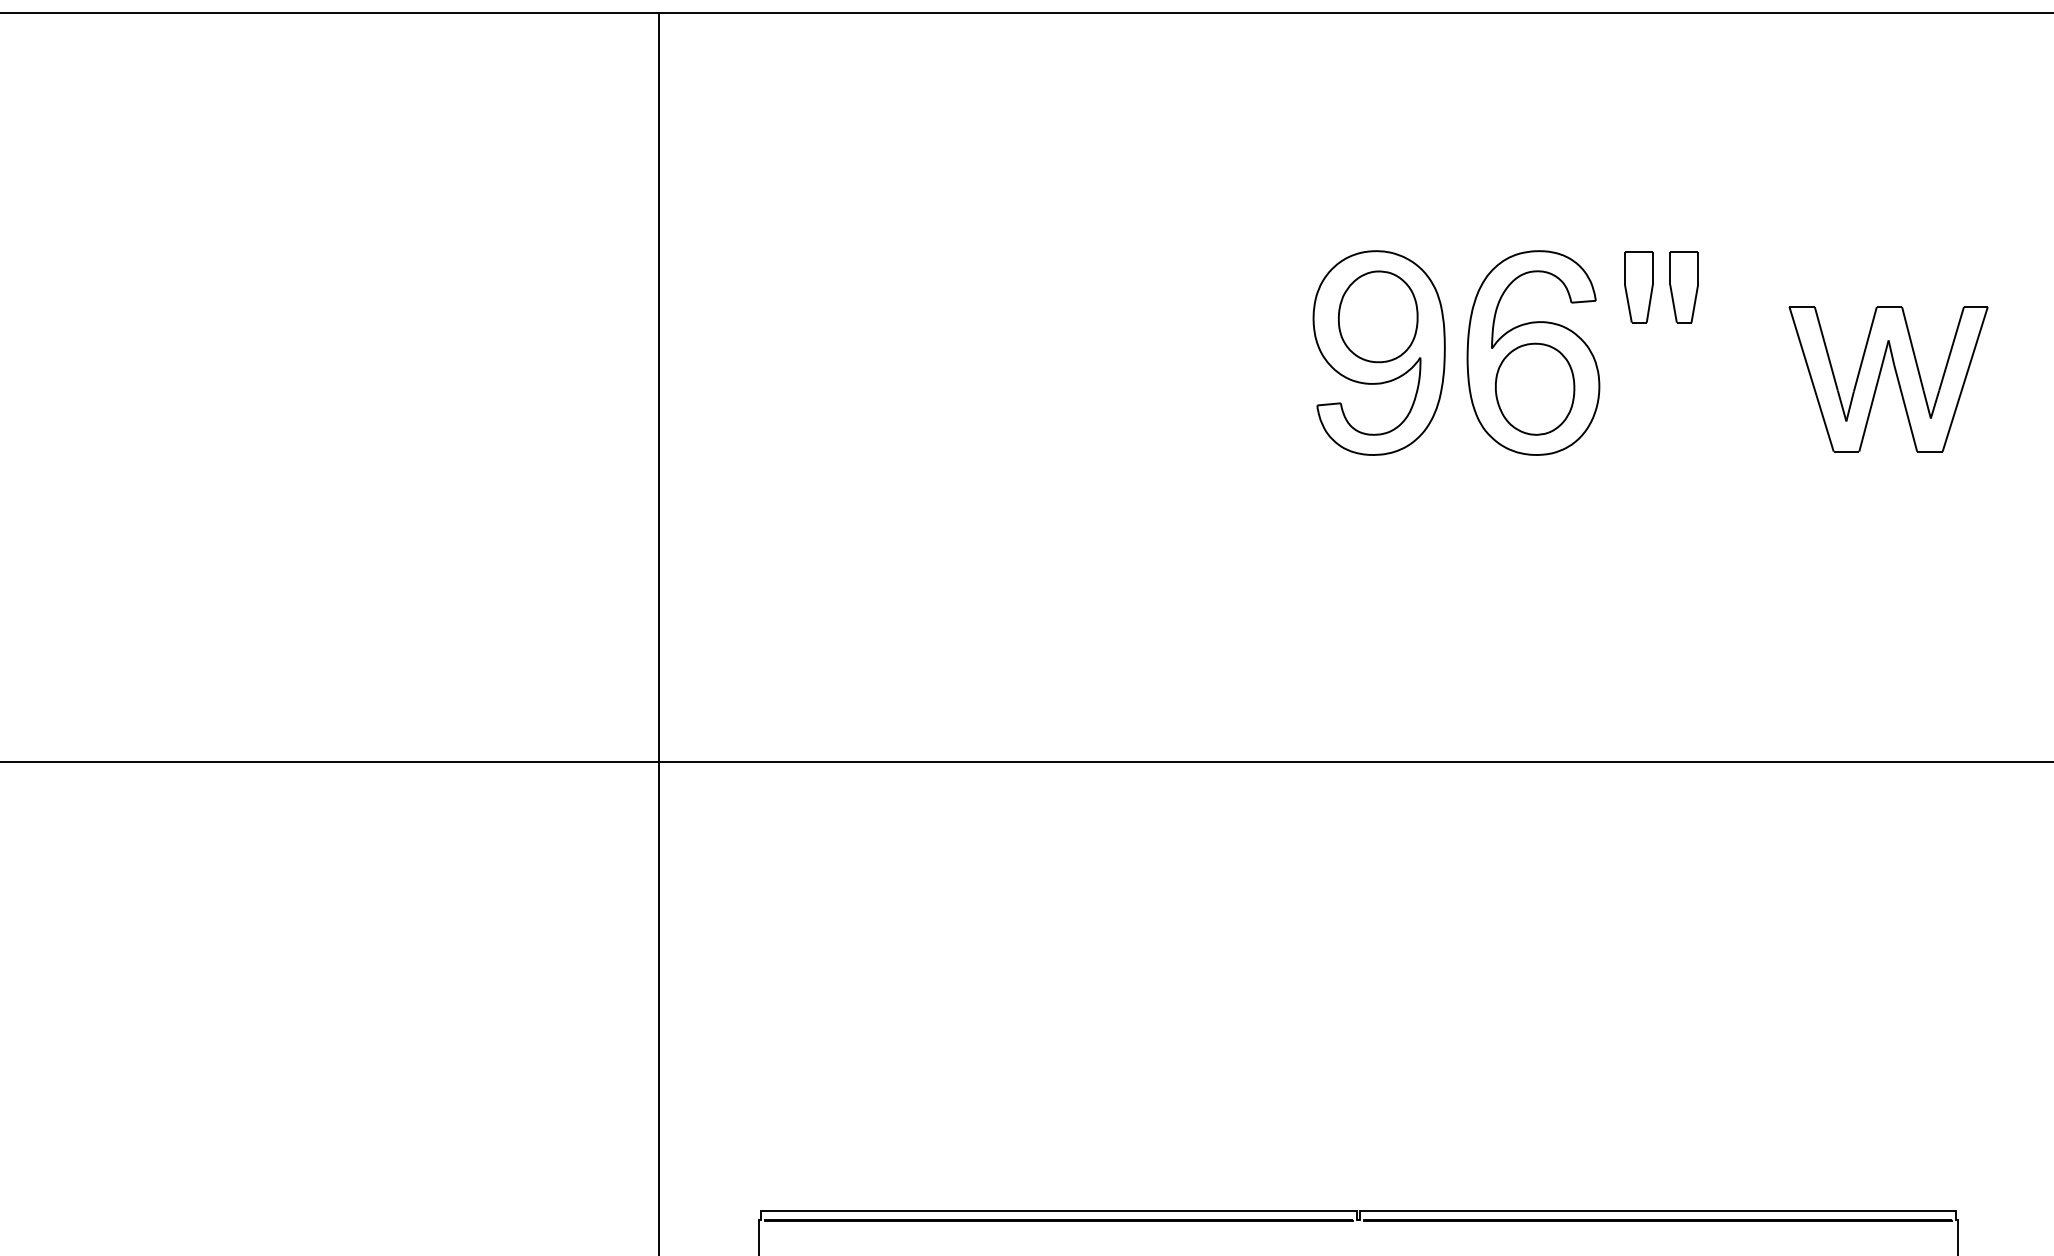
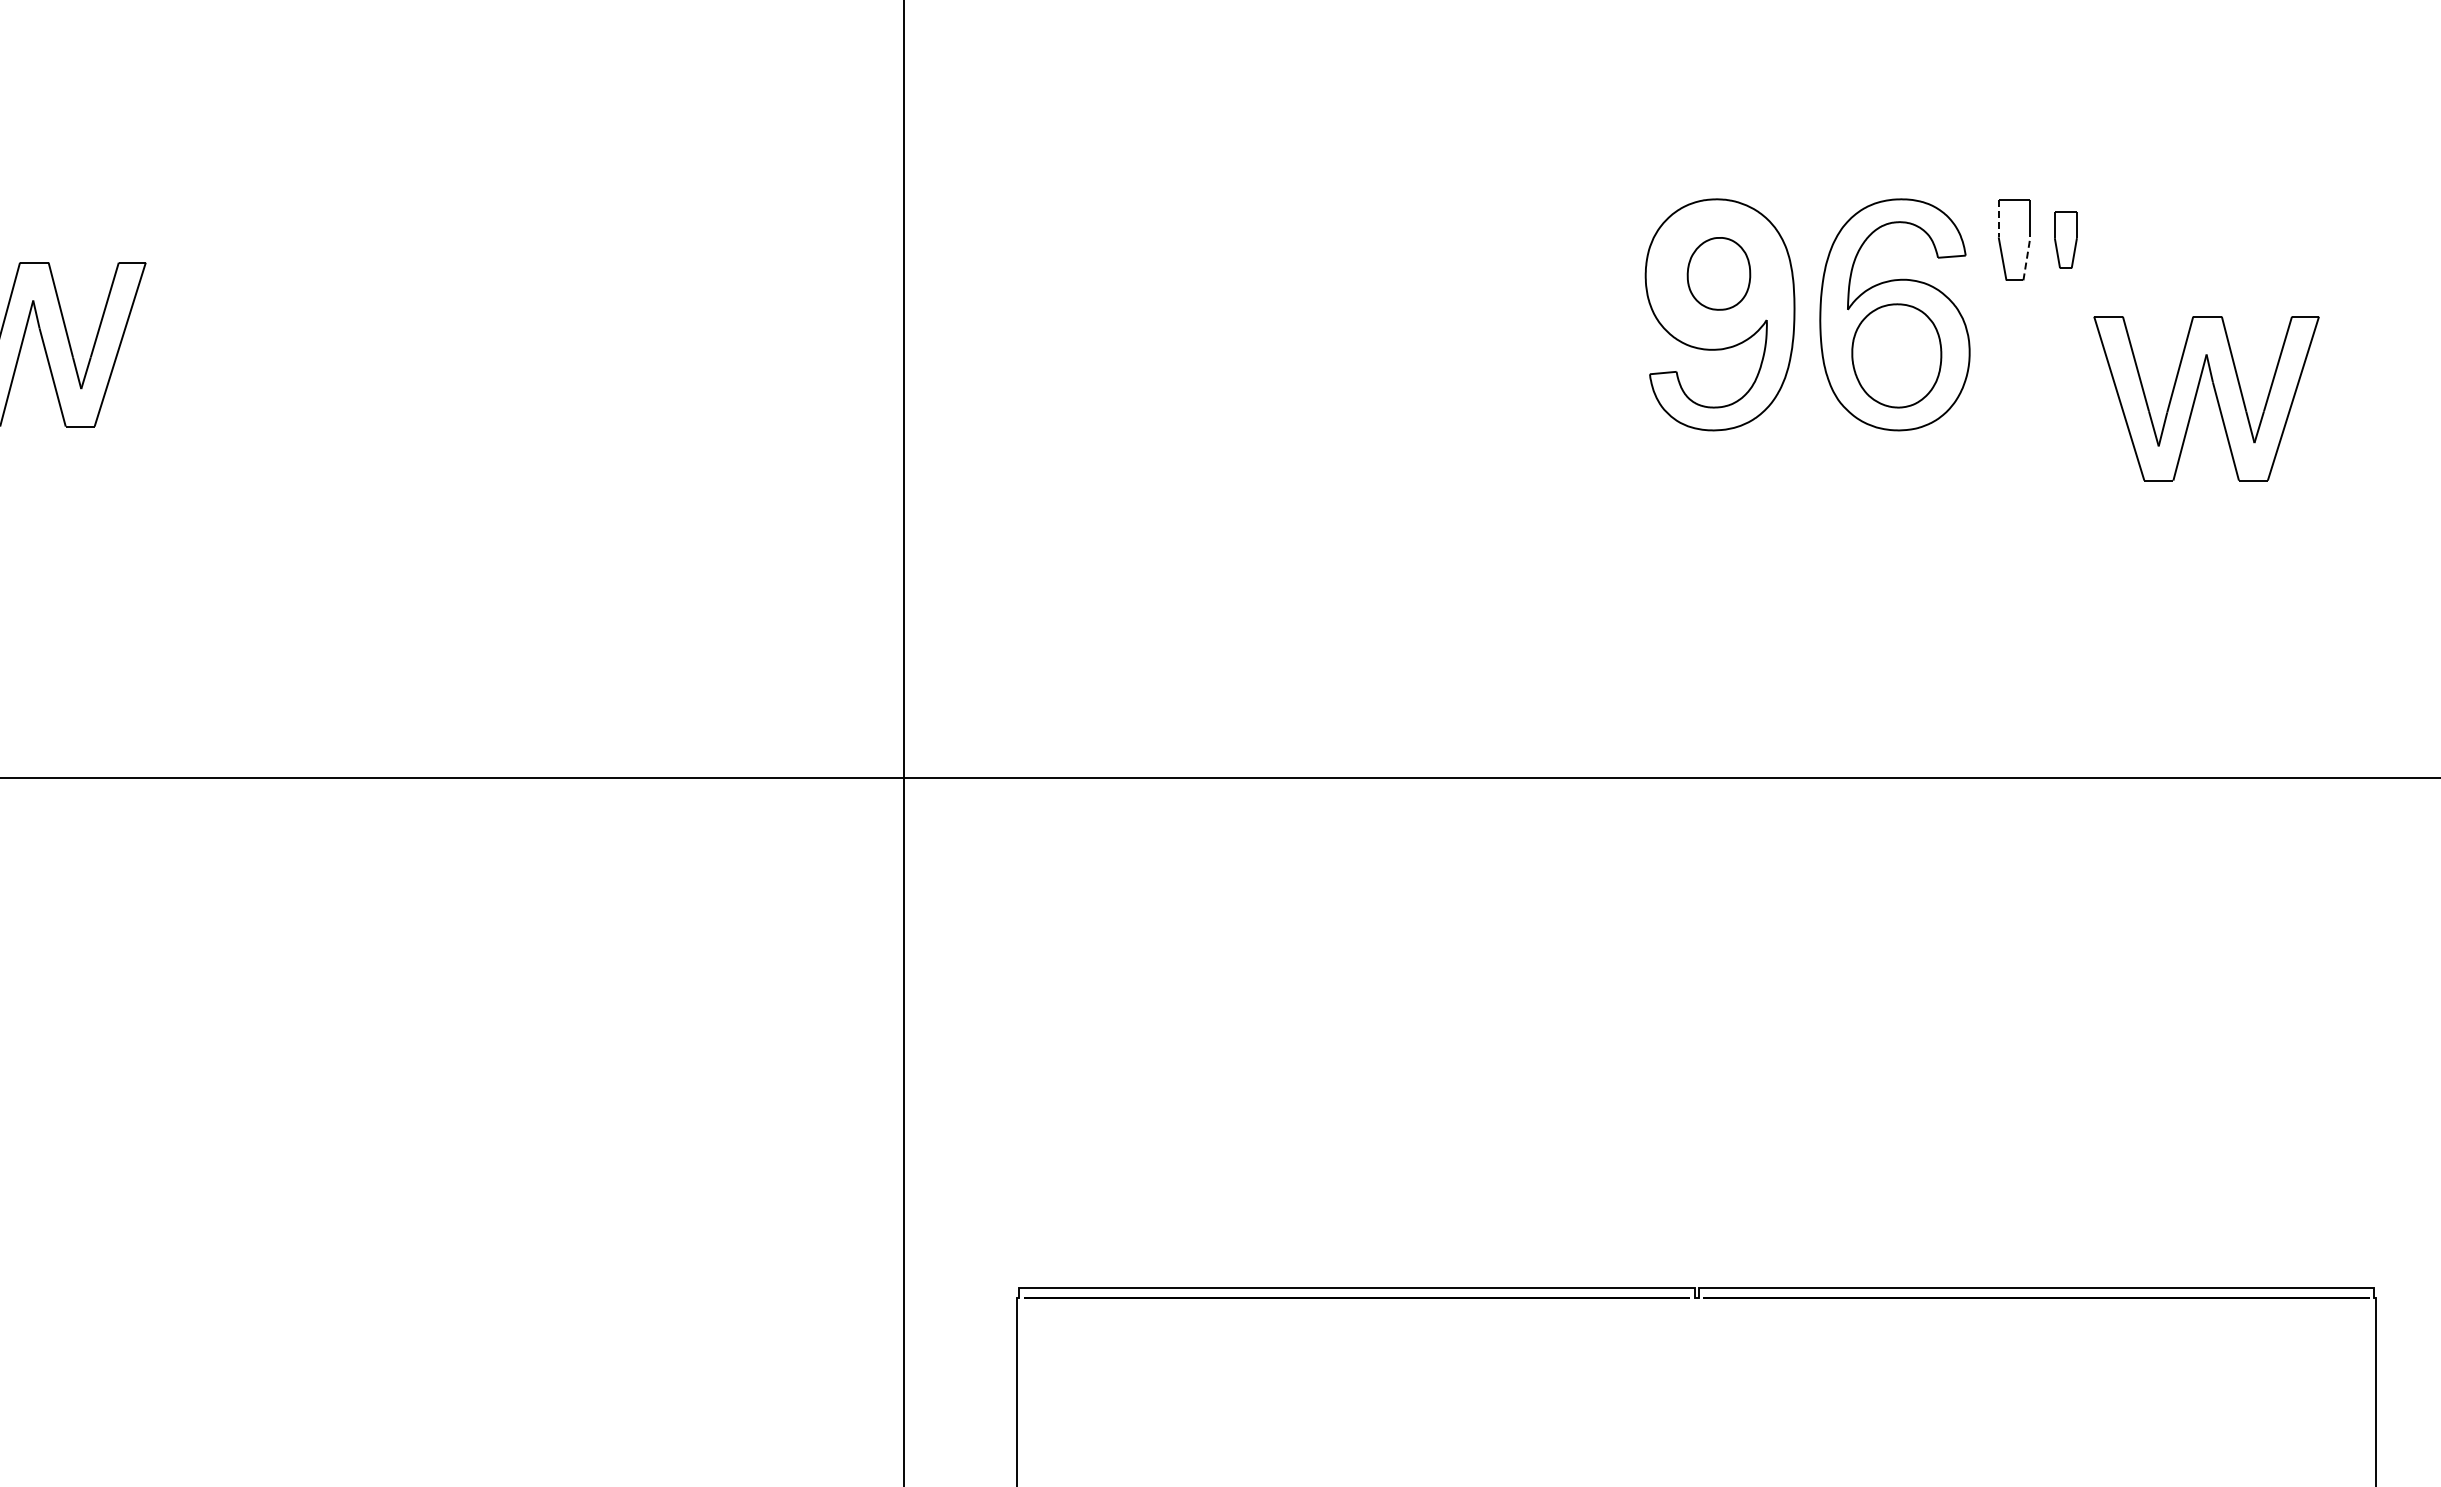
line: (1624, 268) -> (1998, 218), solid -> dashed
part: (1683, 286) -> (2065, 239), size x0.7
line: (1649, 303) -> (2026, 258), solid -> dashed
part: (1377, 316) -> (1718, 273), size x0.7
part: (1896, 377) -> (2215, 396), moved

